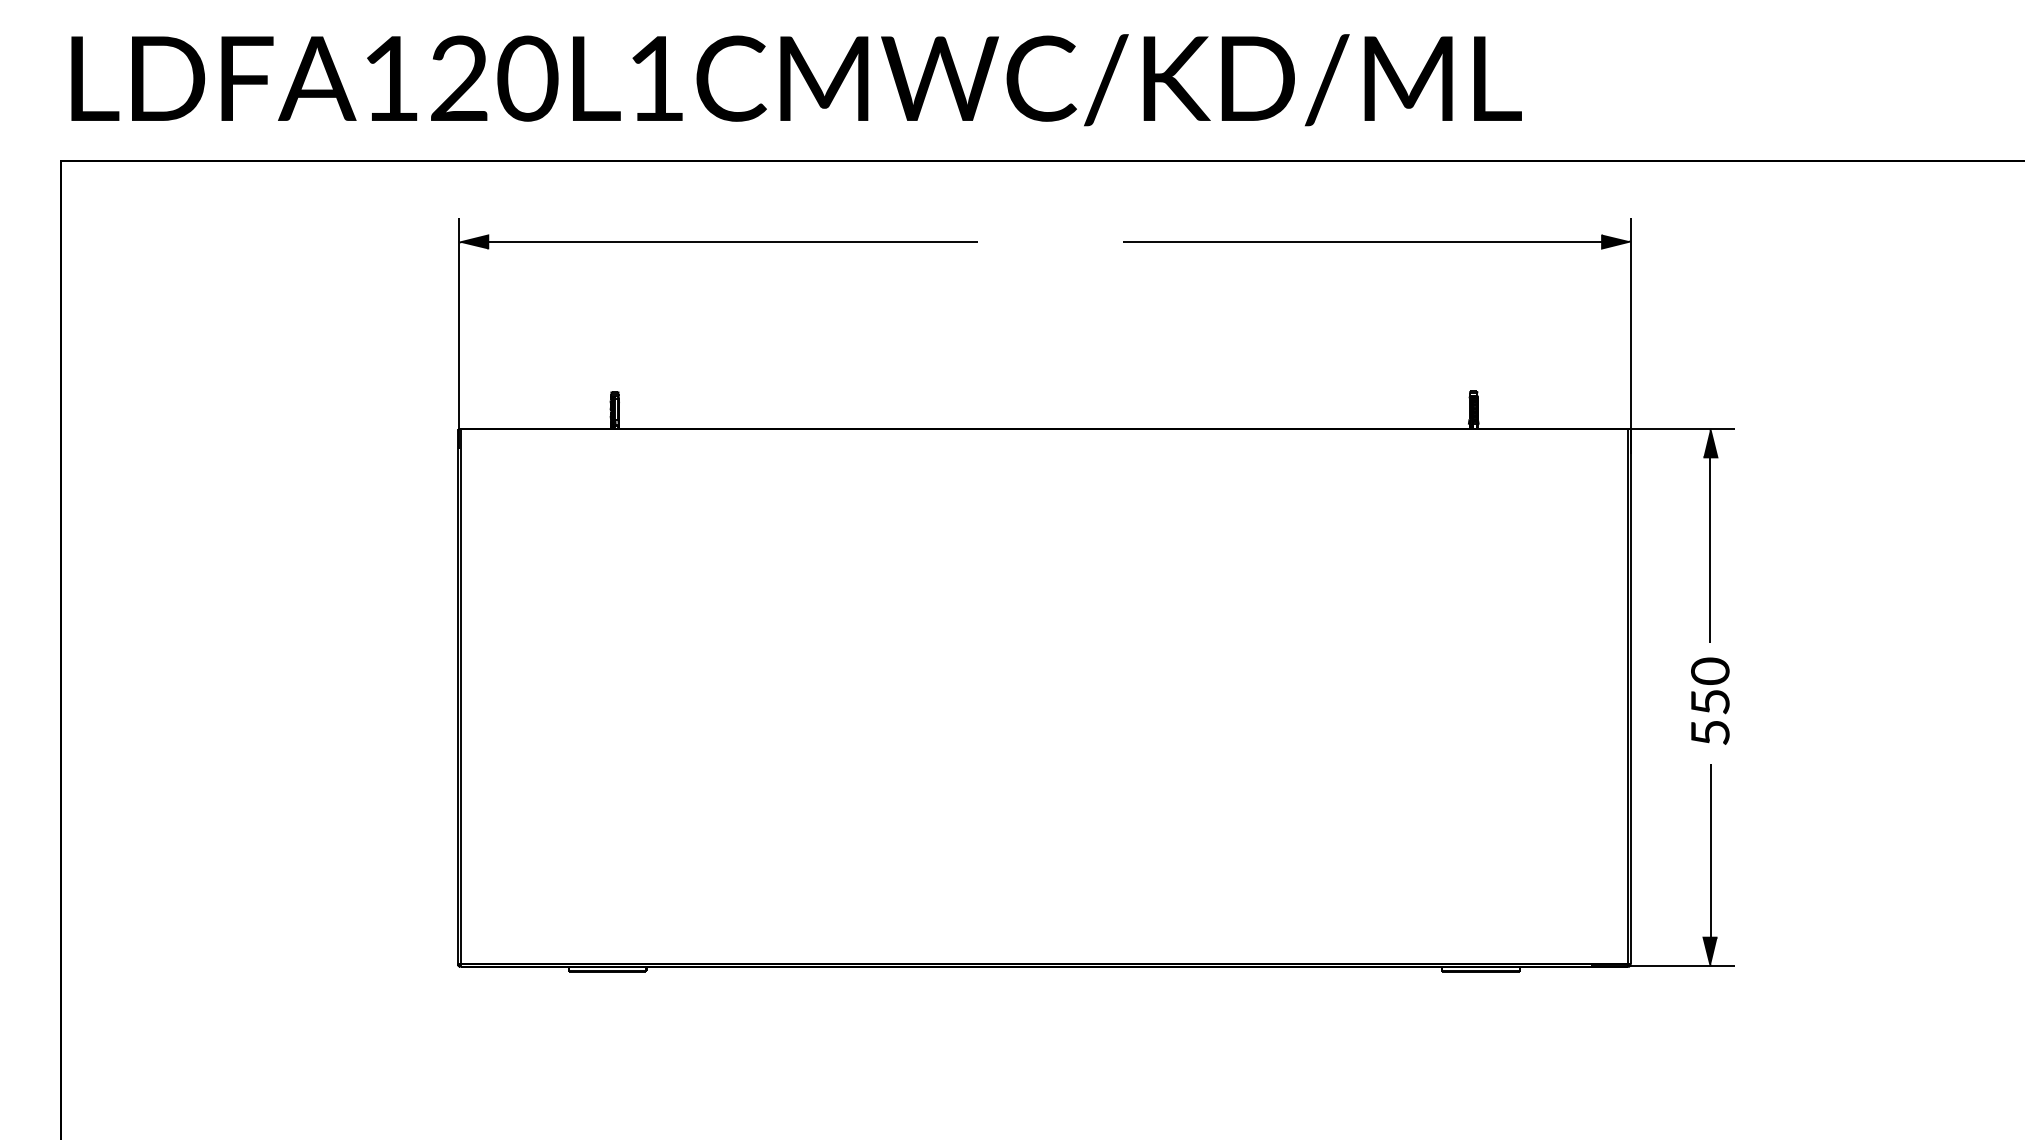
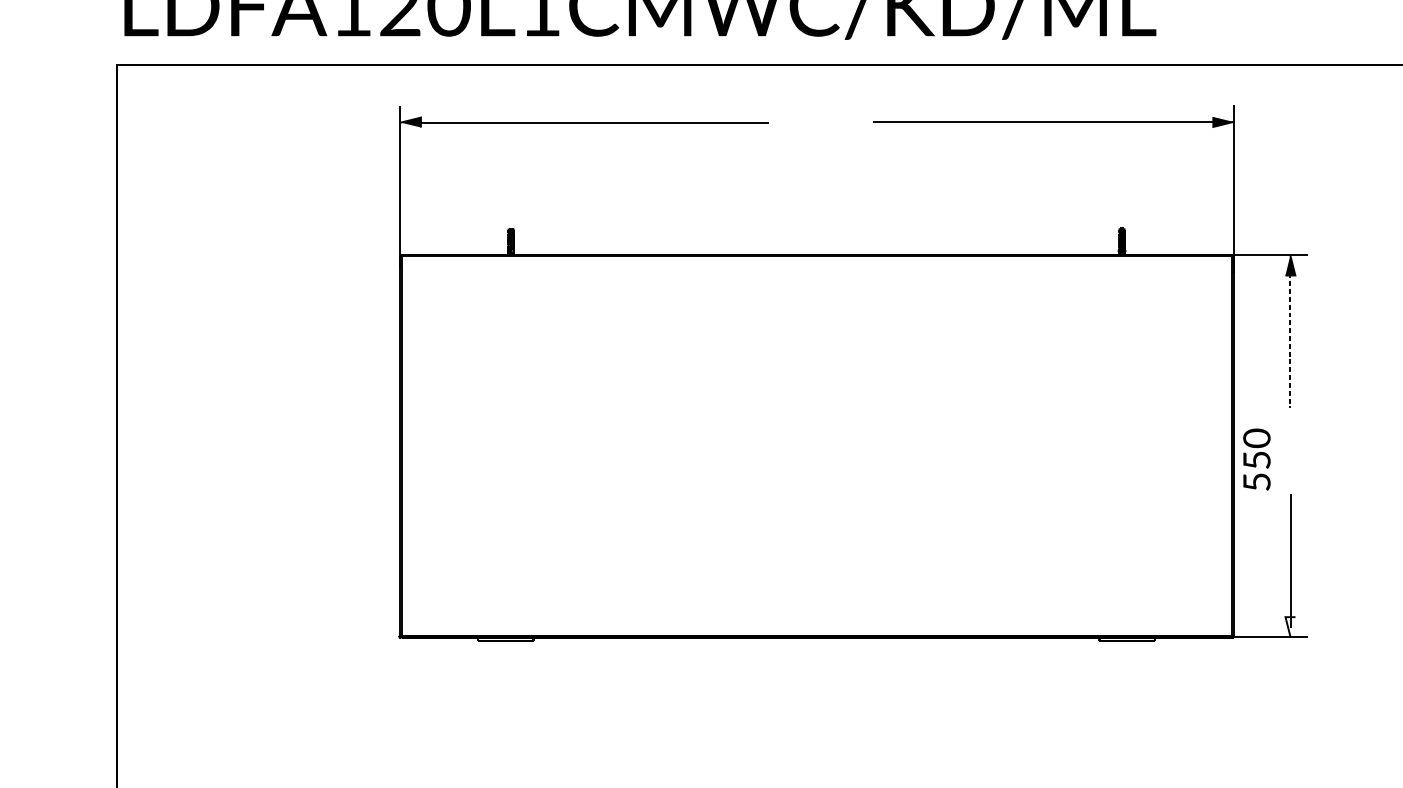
line: (1710, 543) -> (1290, 336), solid -> dashed
text: (1710, 700) -> (1257, 459), moved
fill: (1710, 951) -> (1290, 627), removed

